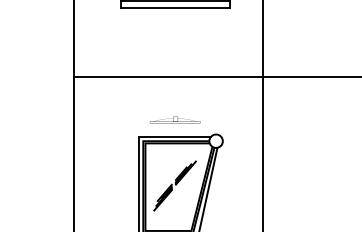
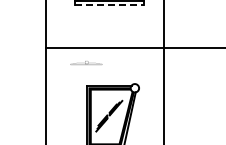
line: (176, 8) -> (110, 5), solid -> dashed
part: (175, 119) -> (86, 62), moved

